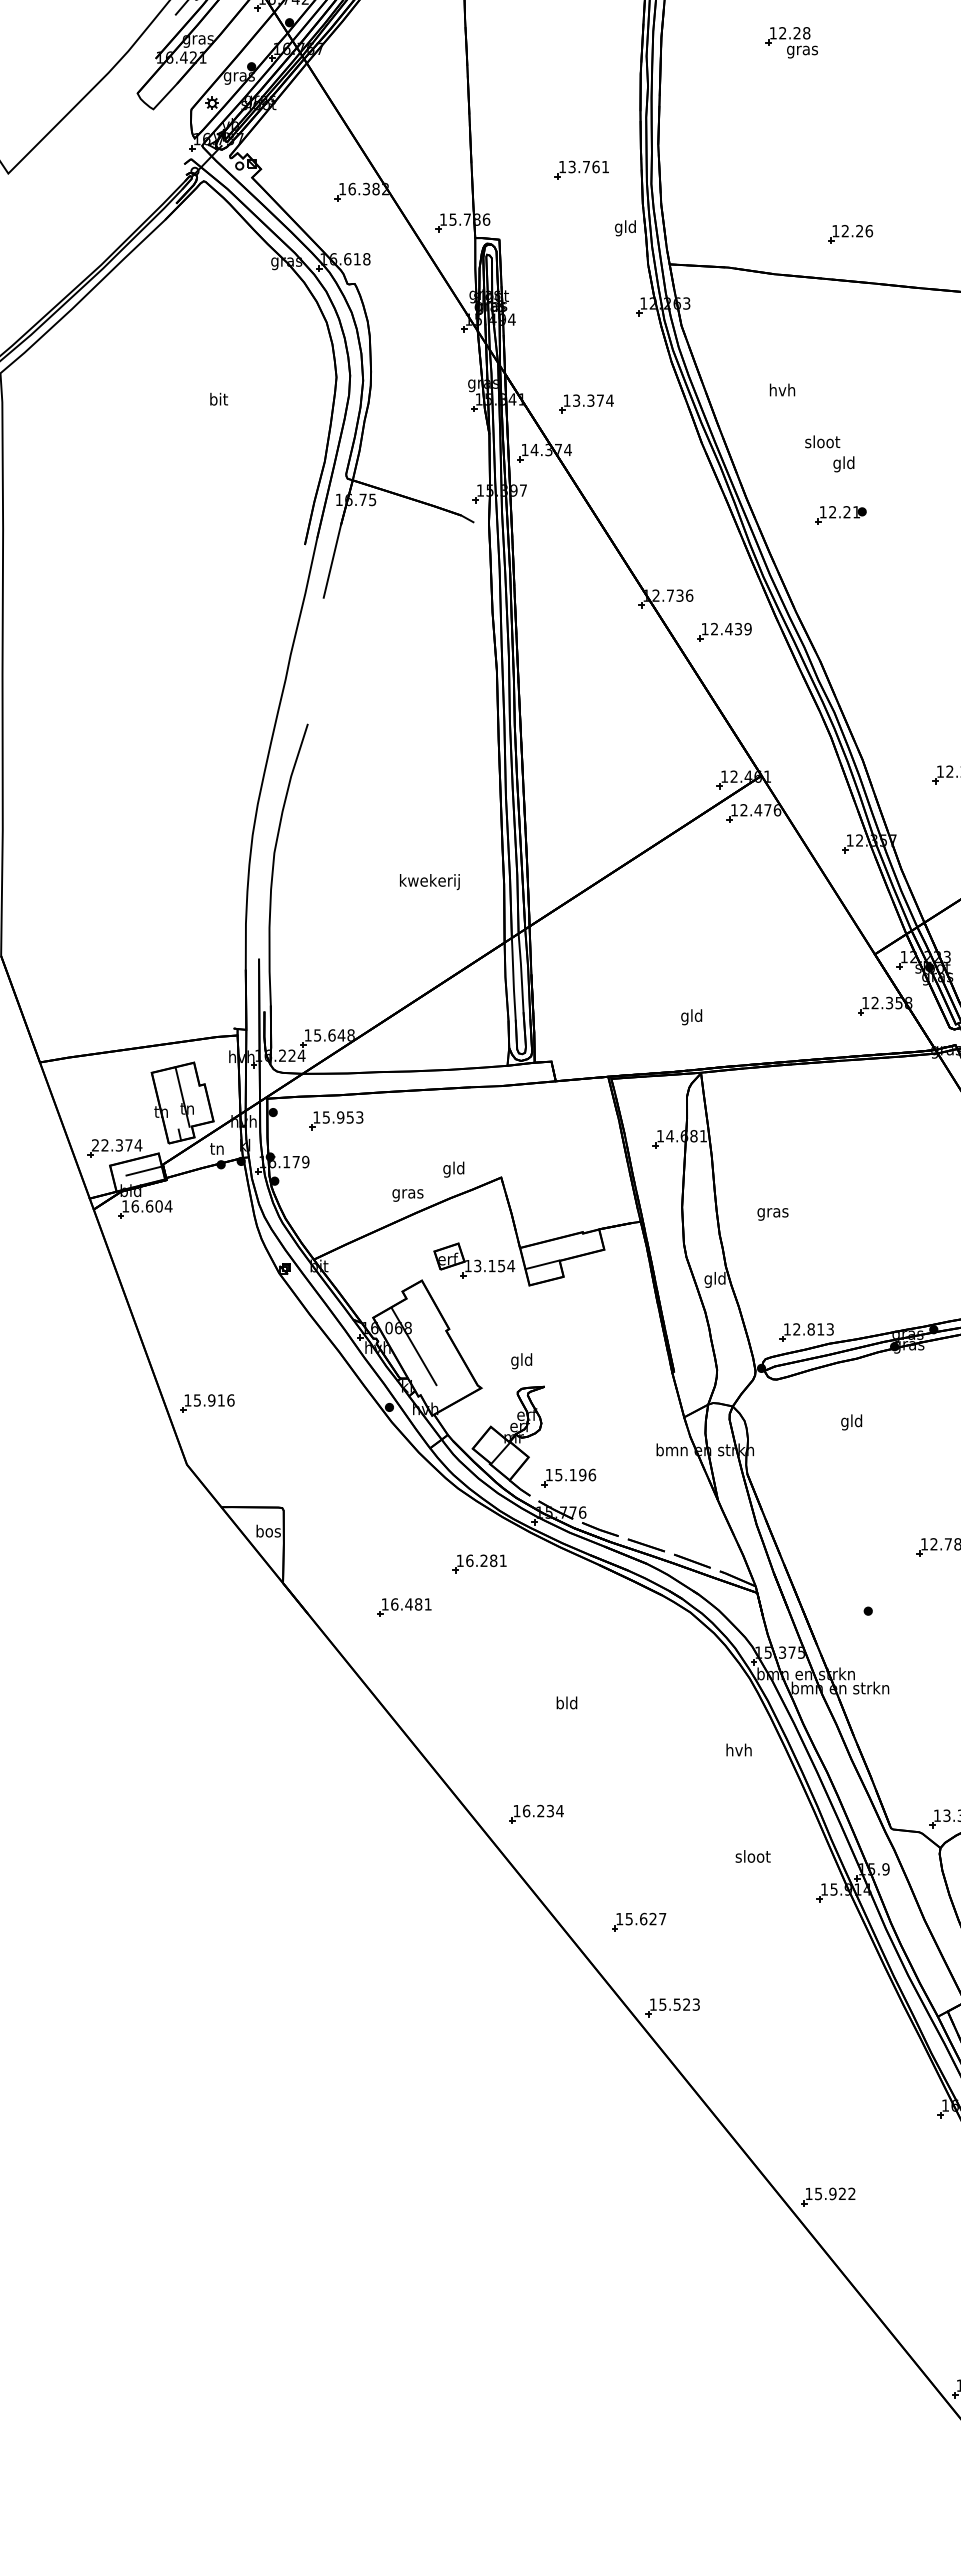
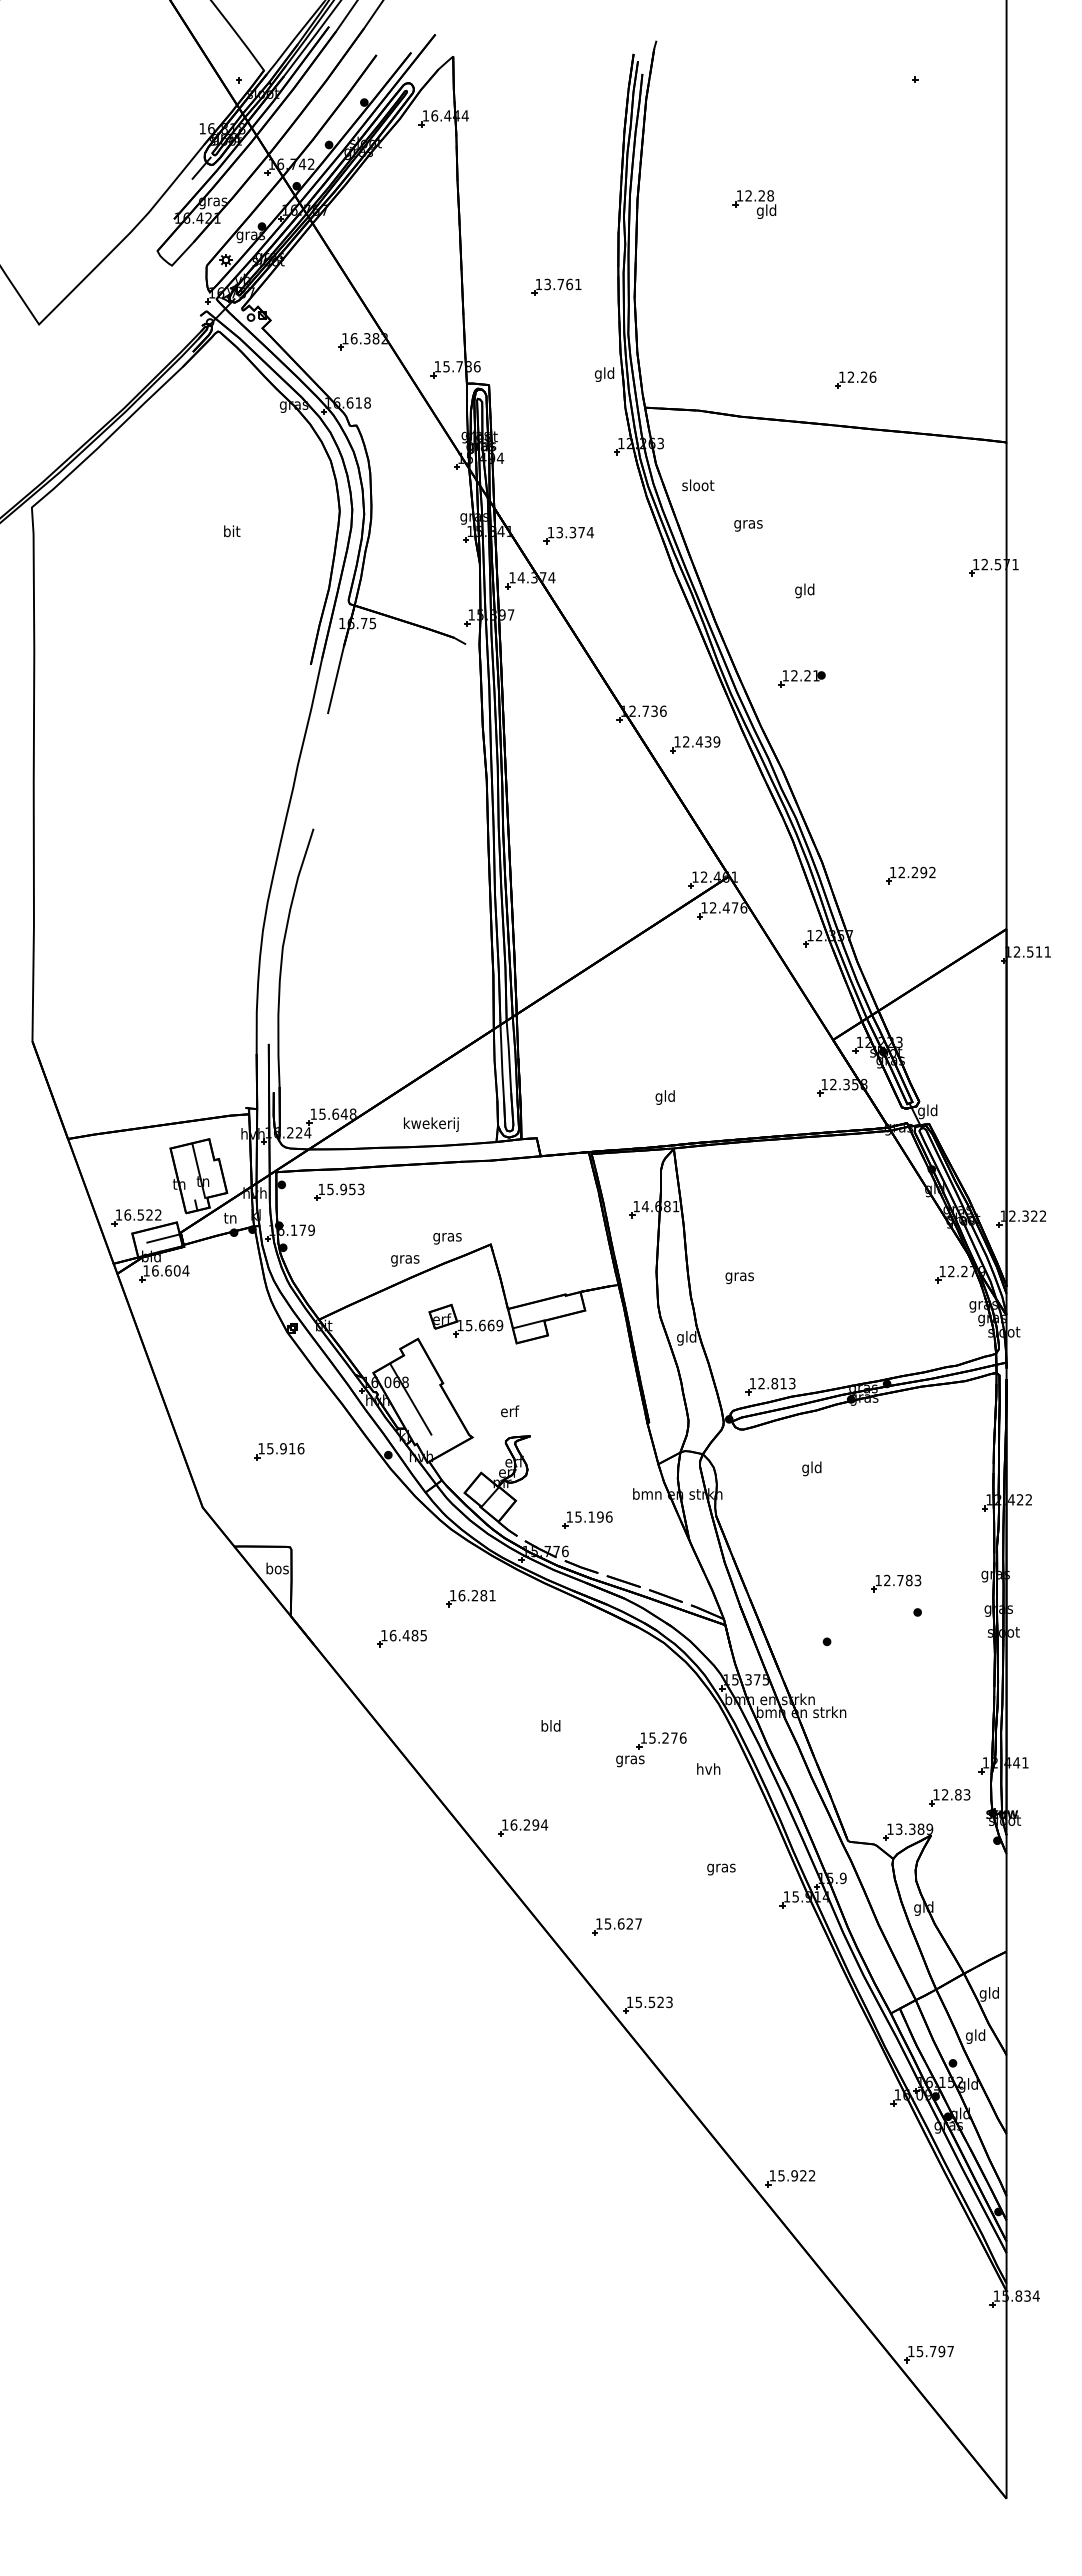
text: (802, 50) -> (766, 211), gras -> gld
part: (581, 169) -> (556, 286), moved
part: (850, 233) -> (855, 379), moved
text: (782, 391) -> (748, 524), hvh -> gras
text: (822, 442) -> (698, 485), moved
part: (840, 515) -> (801, 678), moved
text: (430, 881) -> (431, 1124), moved
text: (116, 1144) -> (138, 1214), 22.374 -> 16.522
text: (454, 1168) -> (447, 1236), gld -> gras
text: (494, 1265) -> (484, 1325), 13.154 -> 15.669
text: (521, 1360) -> (509, 1412), gld -> erf
part: (207, 1403) -> (279, 1451), moved
part: (568, 1477) -> (587, 1519), moved
text: (427, 1604) -> (423, 1635), 16.481 -> 16.485
part: (676, 1728) -> (651, 1749), added
text: (550, 1810) -> (535, 1824), 16.234 -> 16.294
text: (753, 1857) -> (721, 1867), sloot -> gras

